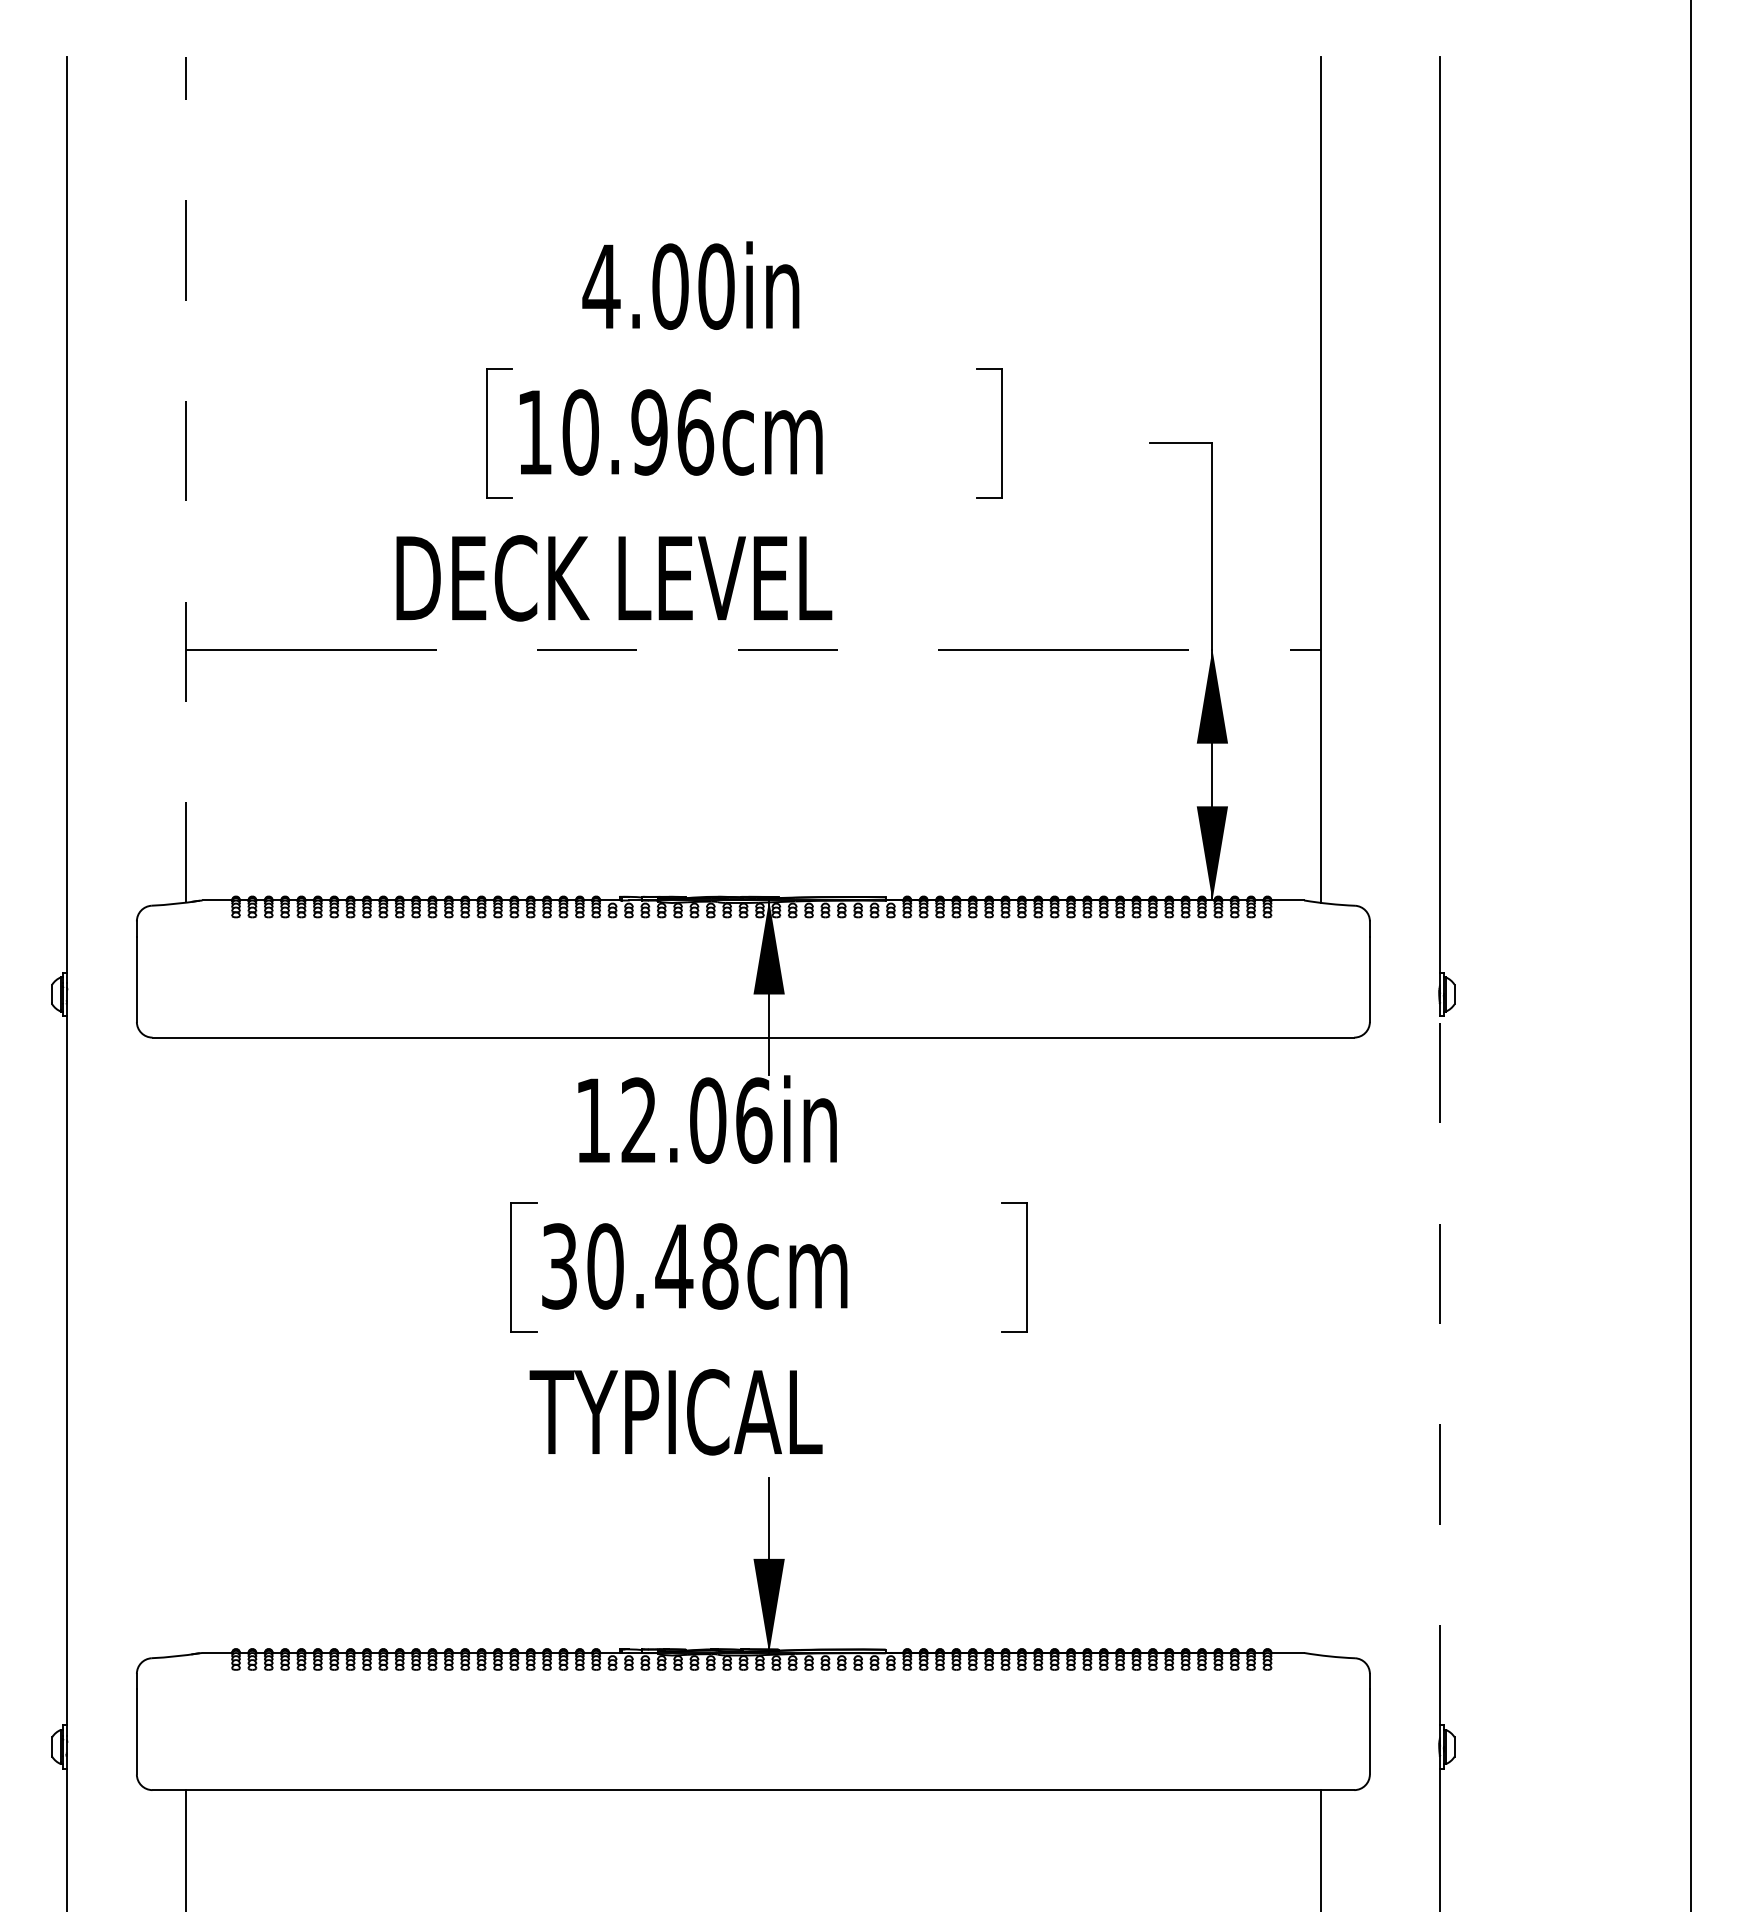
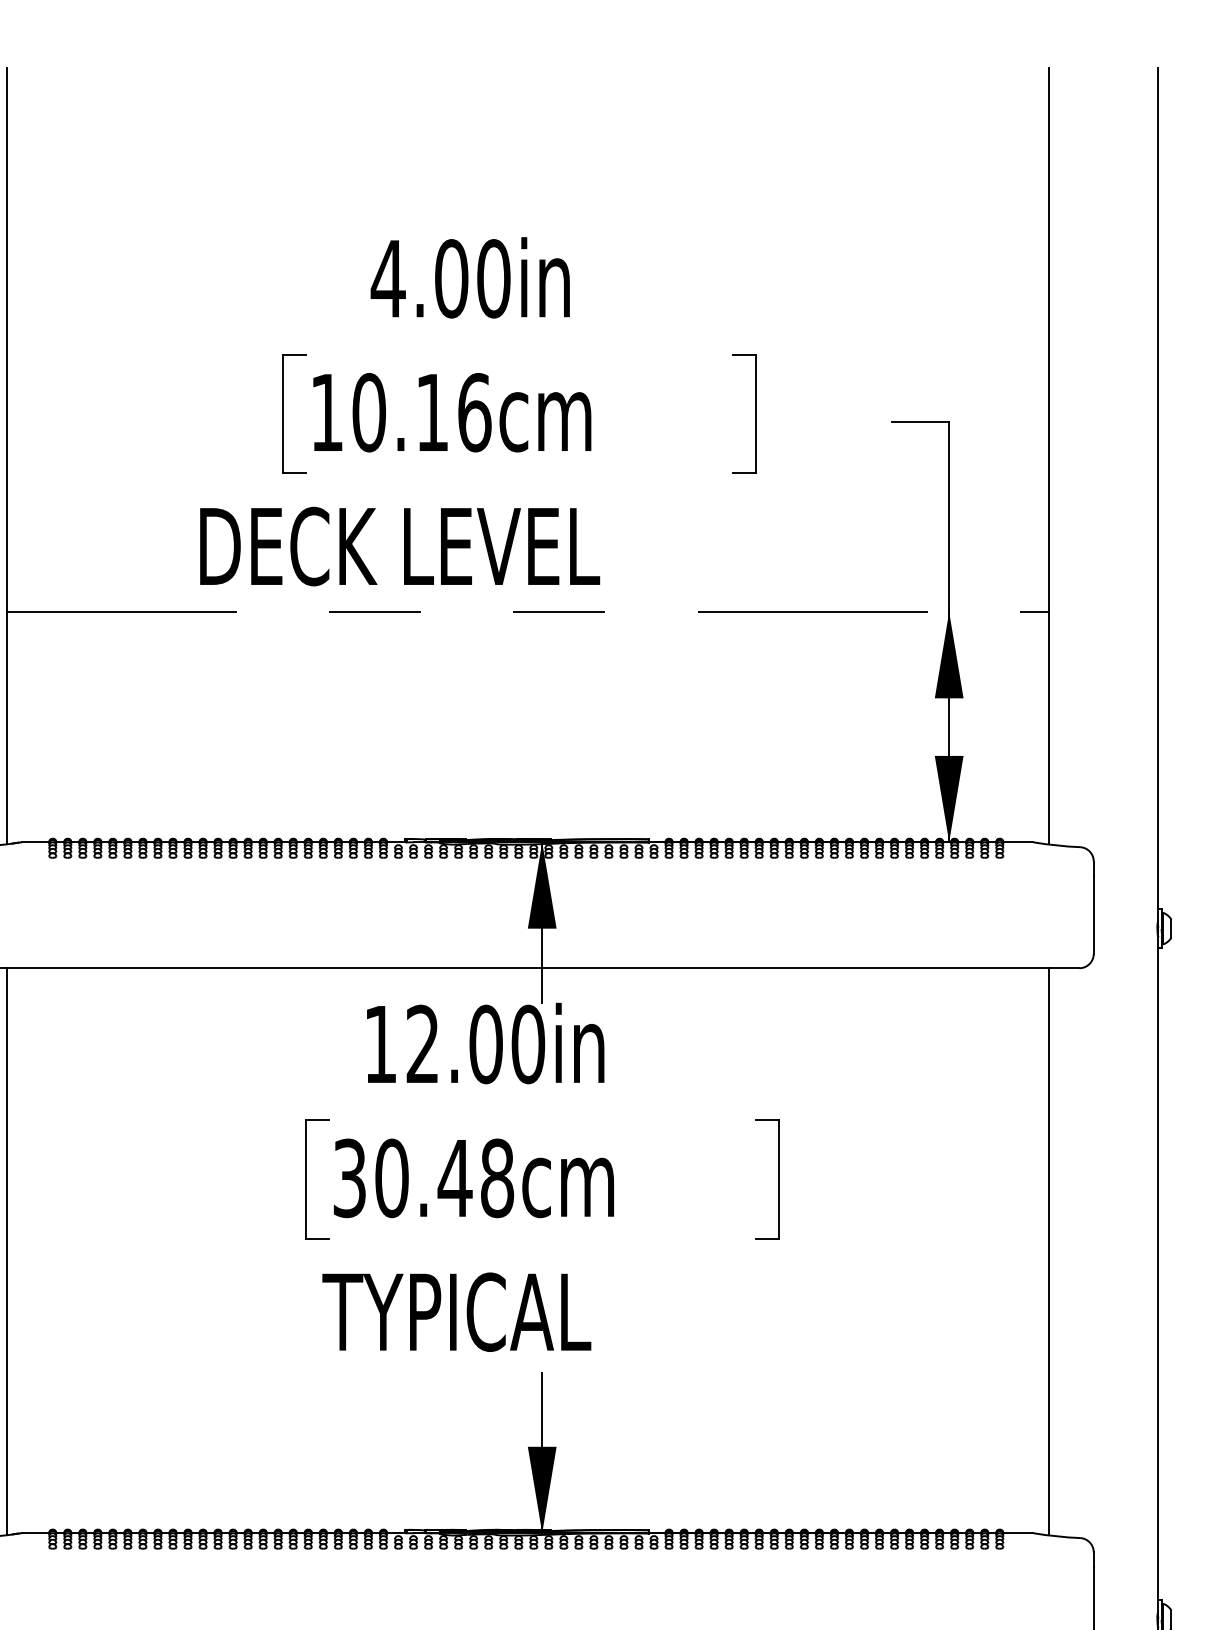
text: (649, 432) -> (432, 412), 10.96cm -> 10.16cm
line: (185, 480) -> (6, 456), dashed -> solid
text: (754, 1120) -> (528, 1044), 12.06in -> 12.00in
line: (185, 1346) -> (6, 1251), added
line: (1320, 1346) -> (1048, 1251), added
line: (1440, 1370) -> (1158, 1273), dashed -> solid

